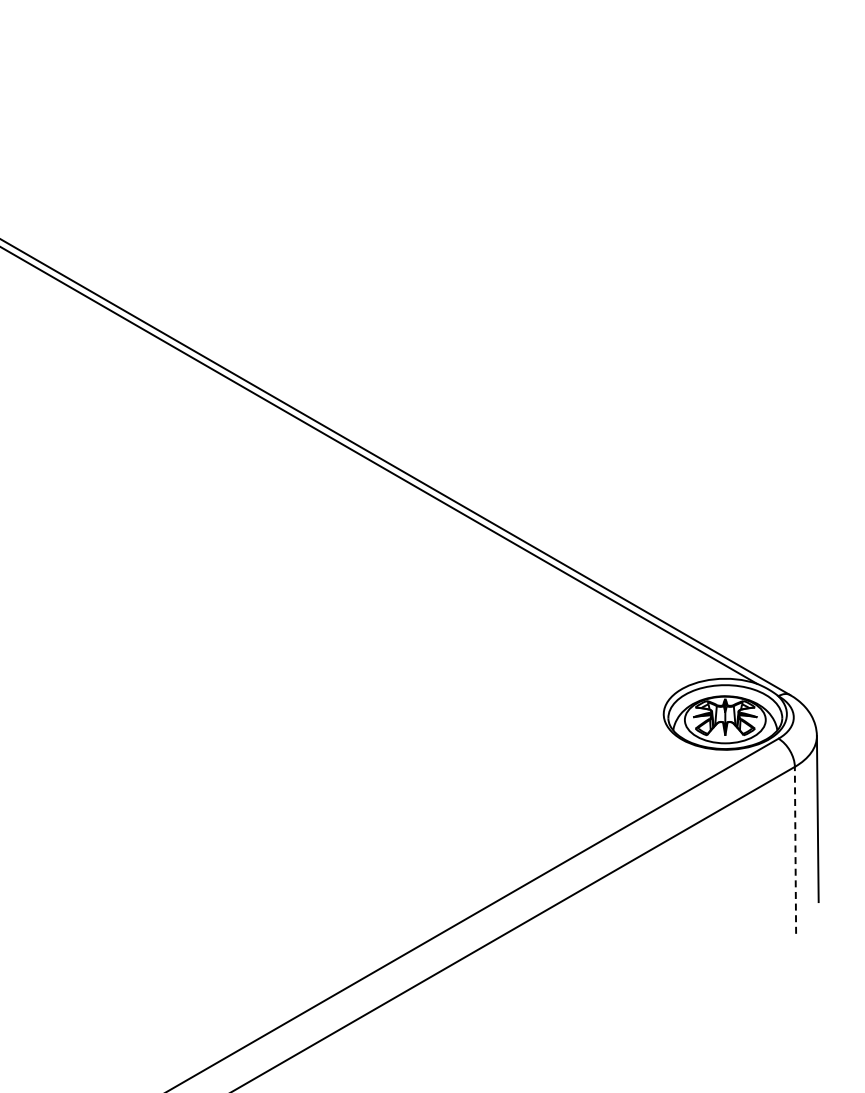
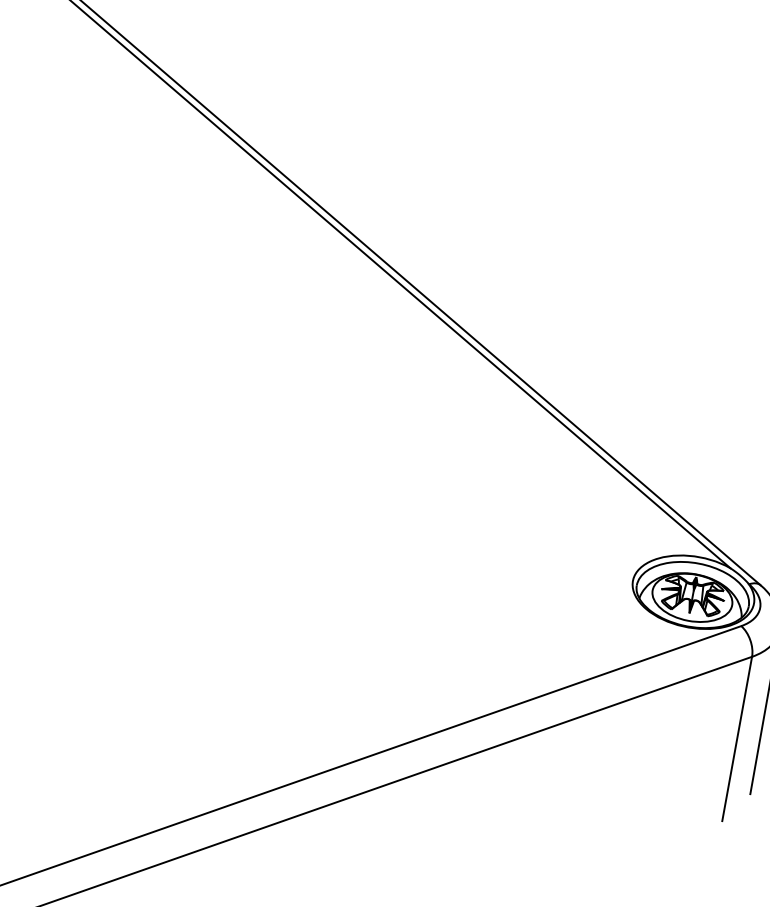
line: (795, 849) -> (737, 738), dashed -> solid

